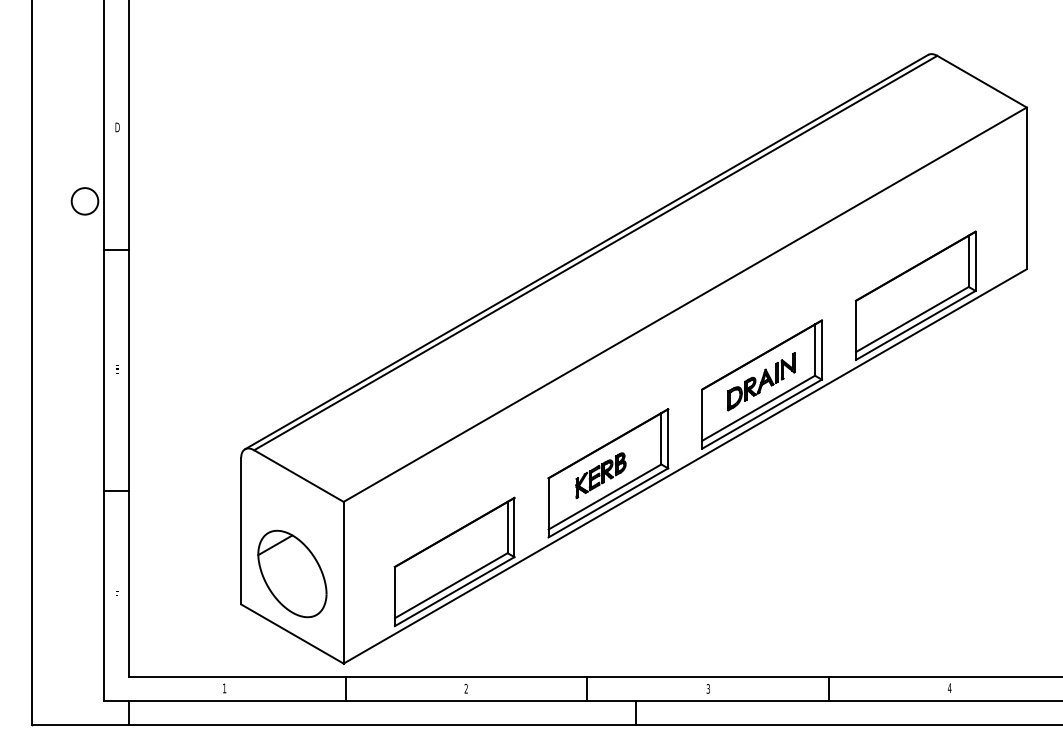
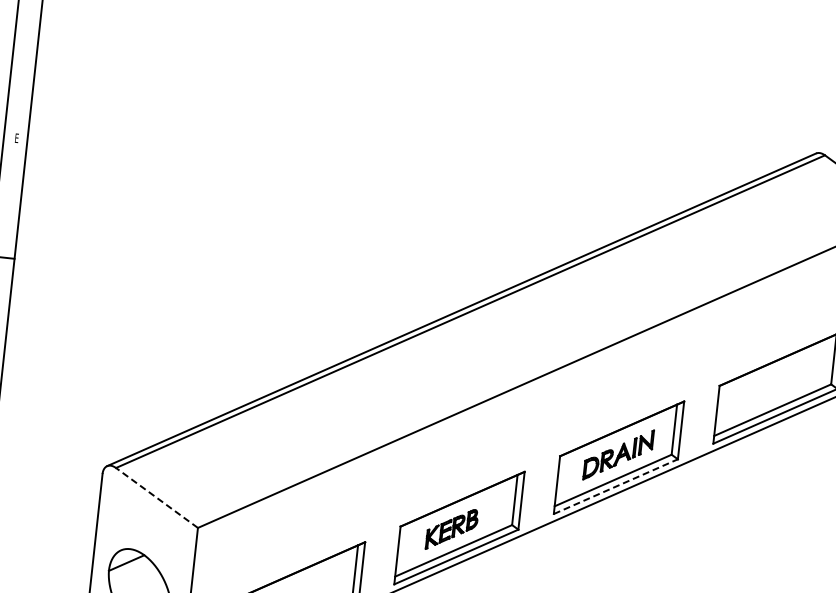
text: (117, 127) -> (16, 138), D -> E
line: (762, 413) -> (616, 486), solid -> dashed
line: (298, 476) -> (156, 498), solid -> dashed

